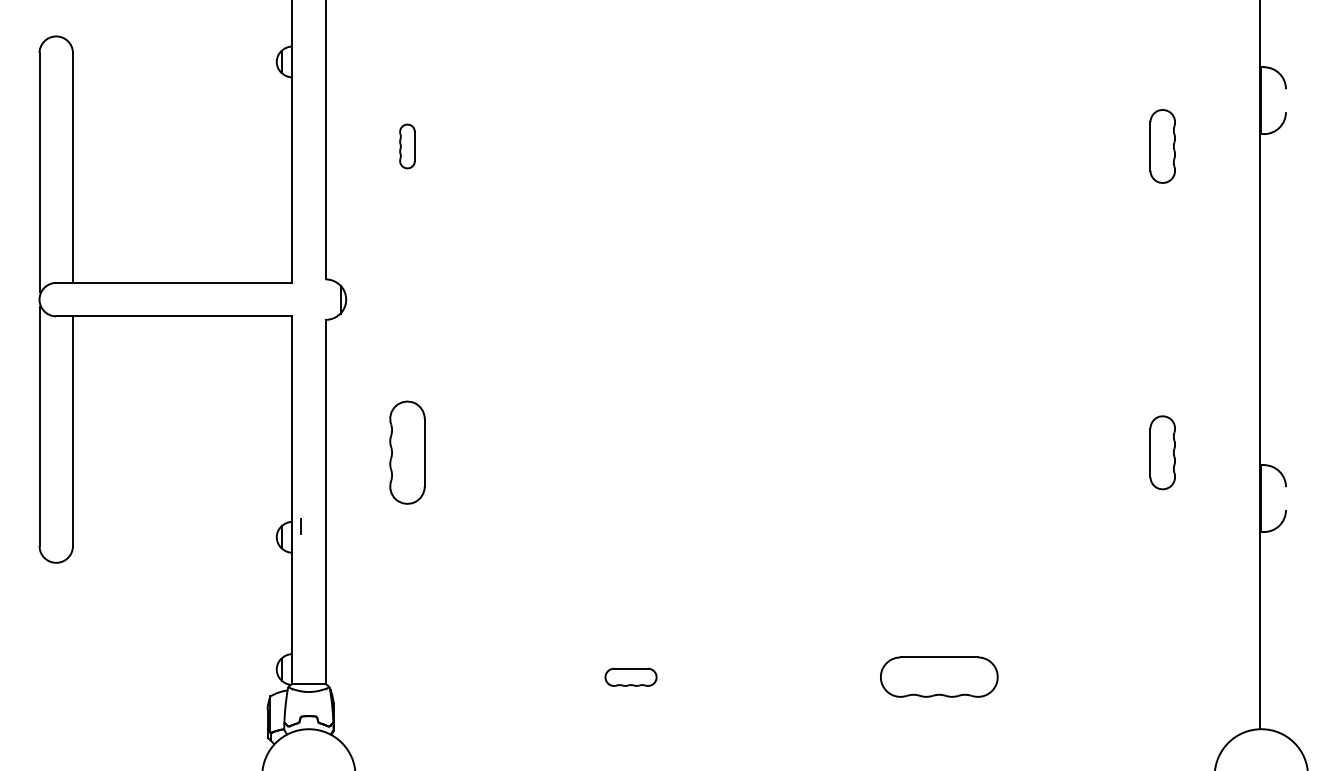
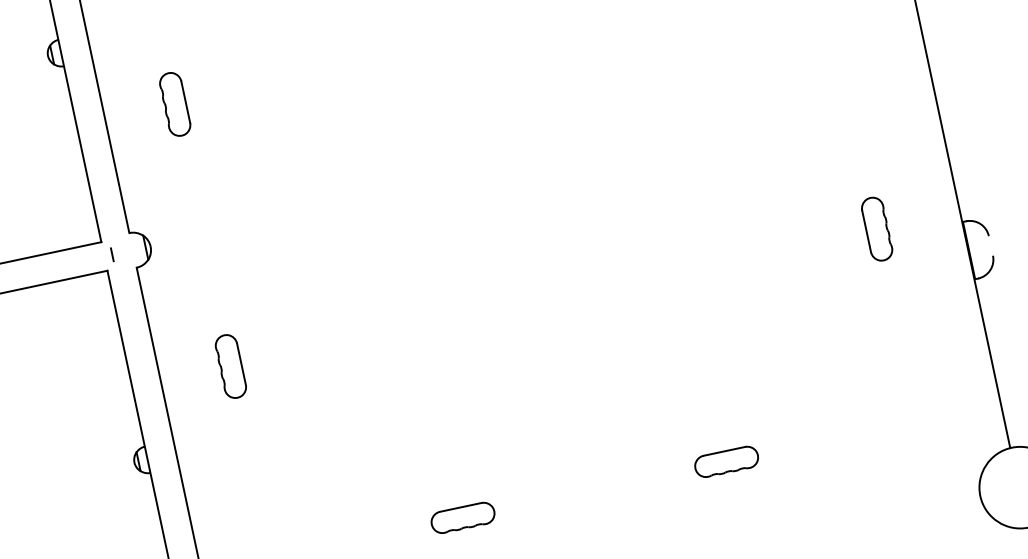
part: (407, 146) -> (175, 104), size x1.67
part: (407, 452) -> (230, 366), size x0.71
line: (300, 526) -> (111, 254), moved
part: (630, 677) -> (462, 518), size x1.43
part: (938, 677) -> (726, 462), size x0.62

